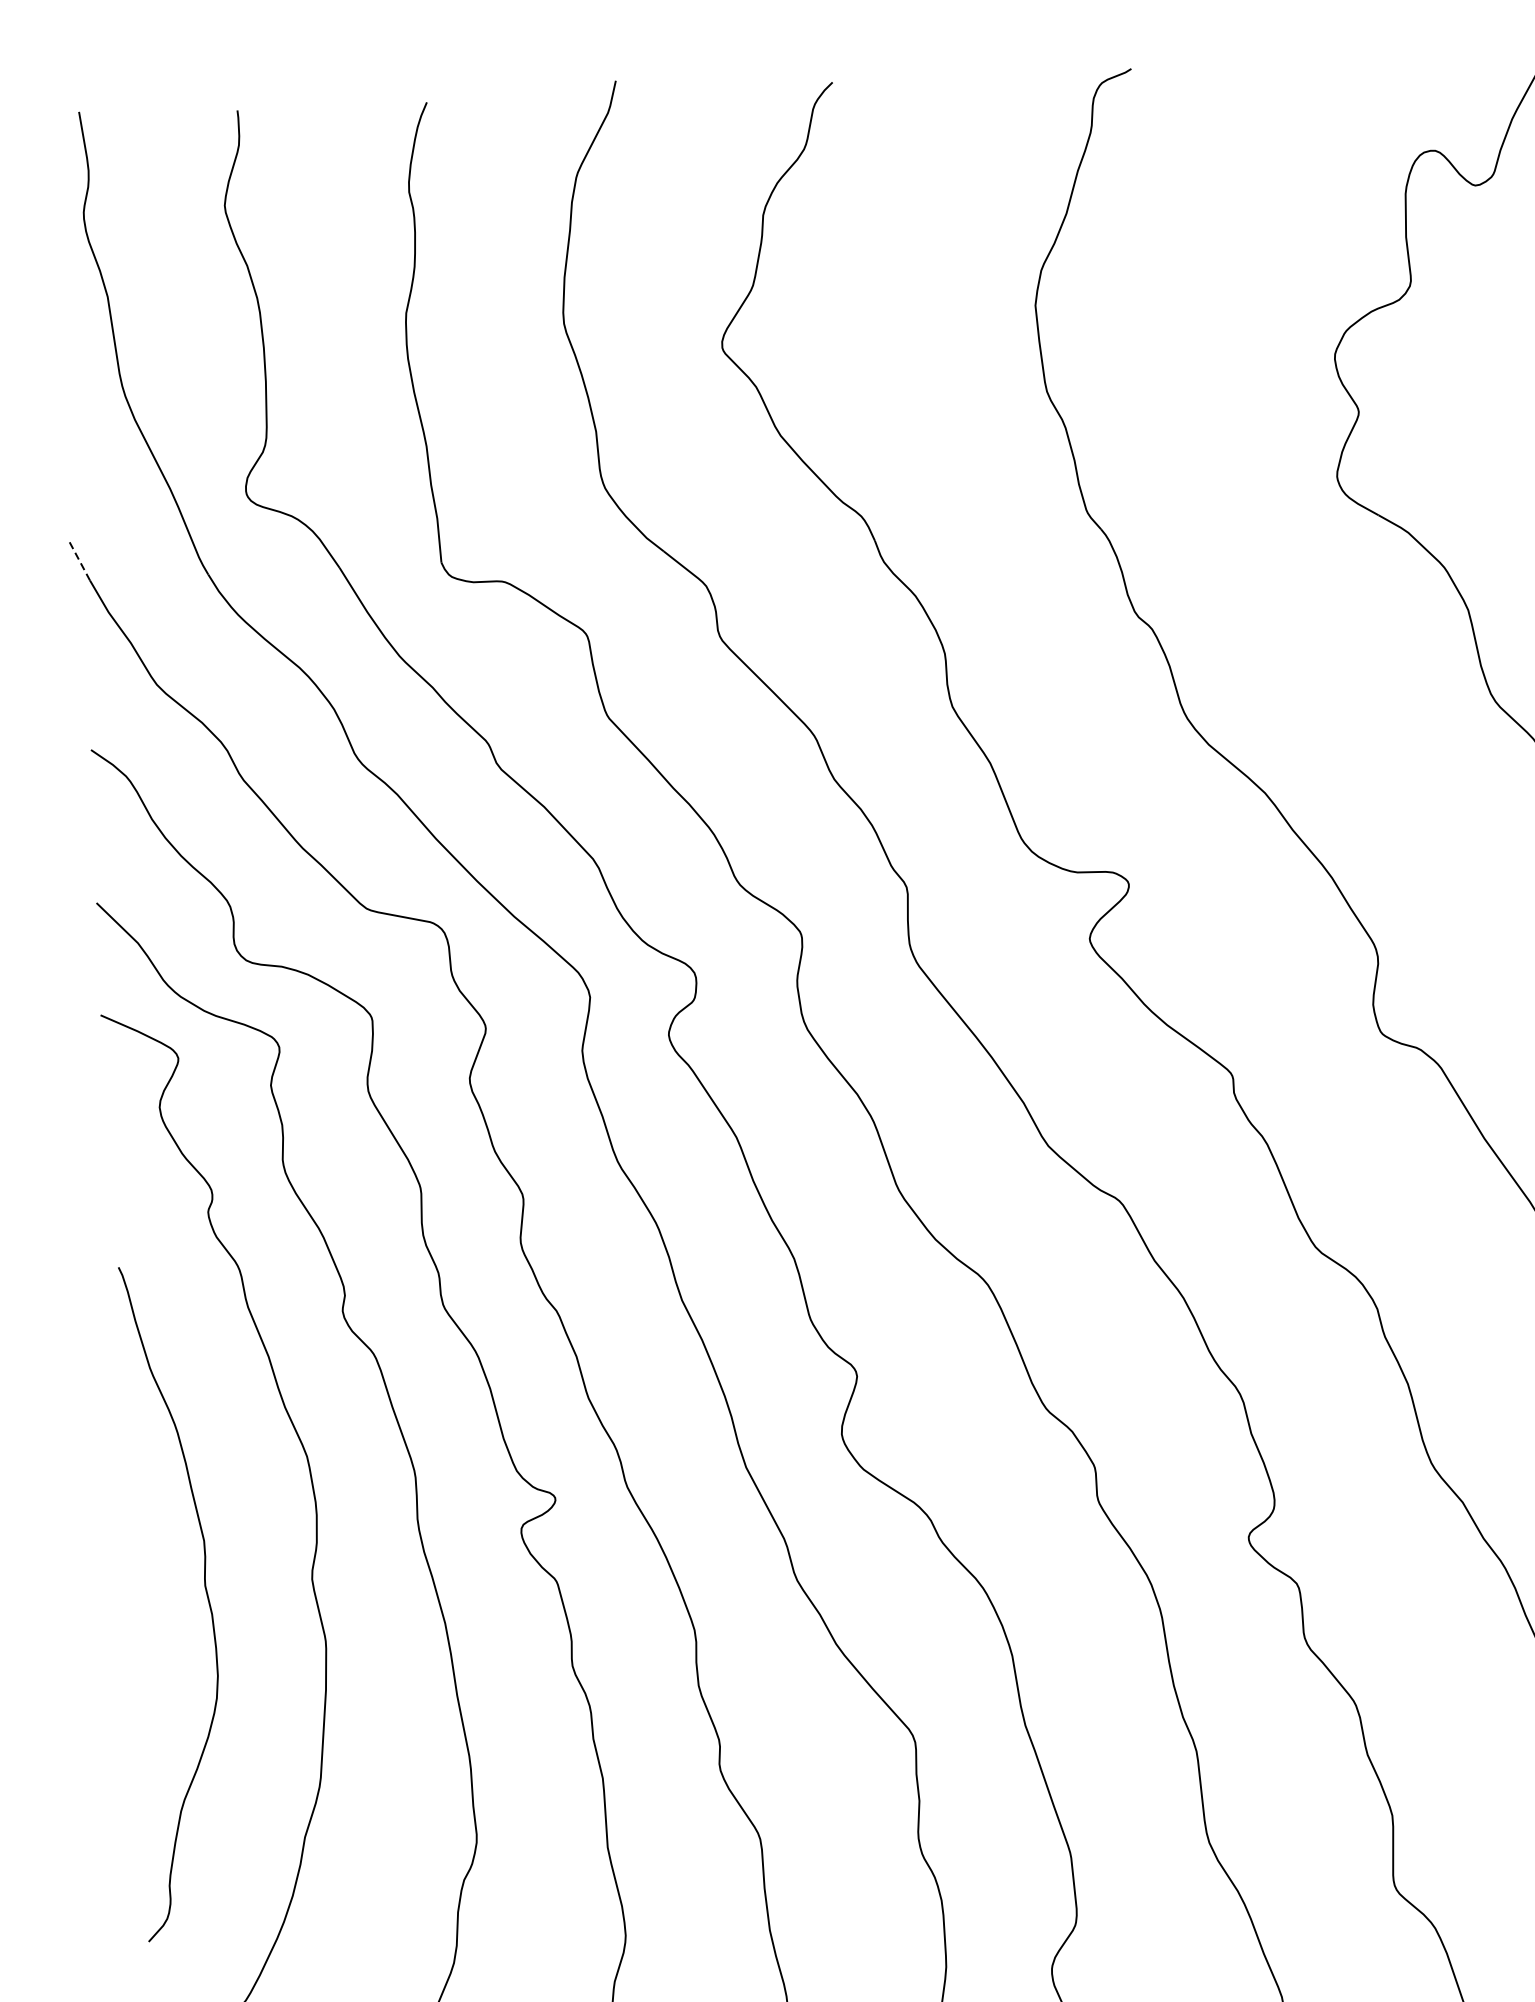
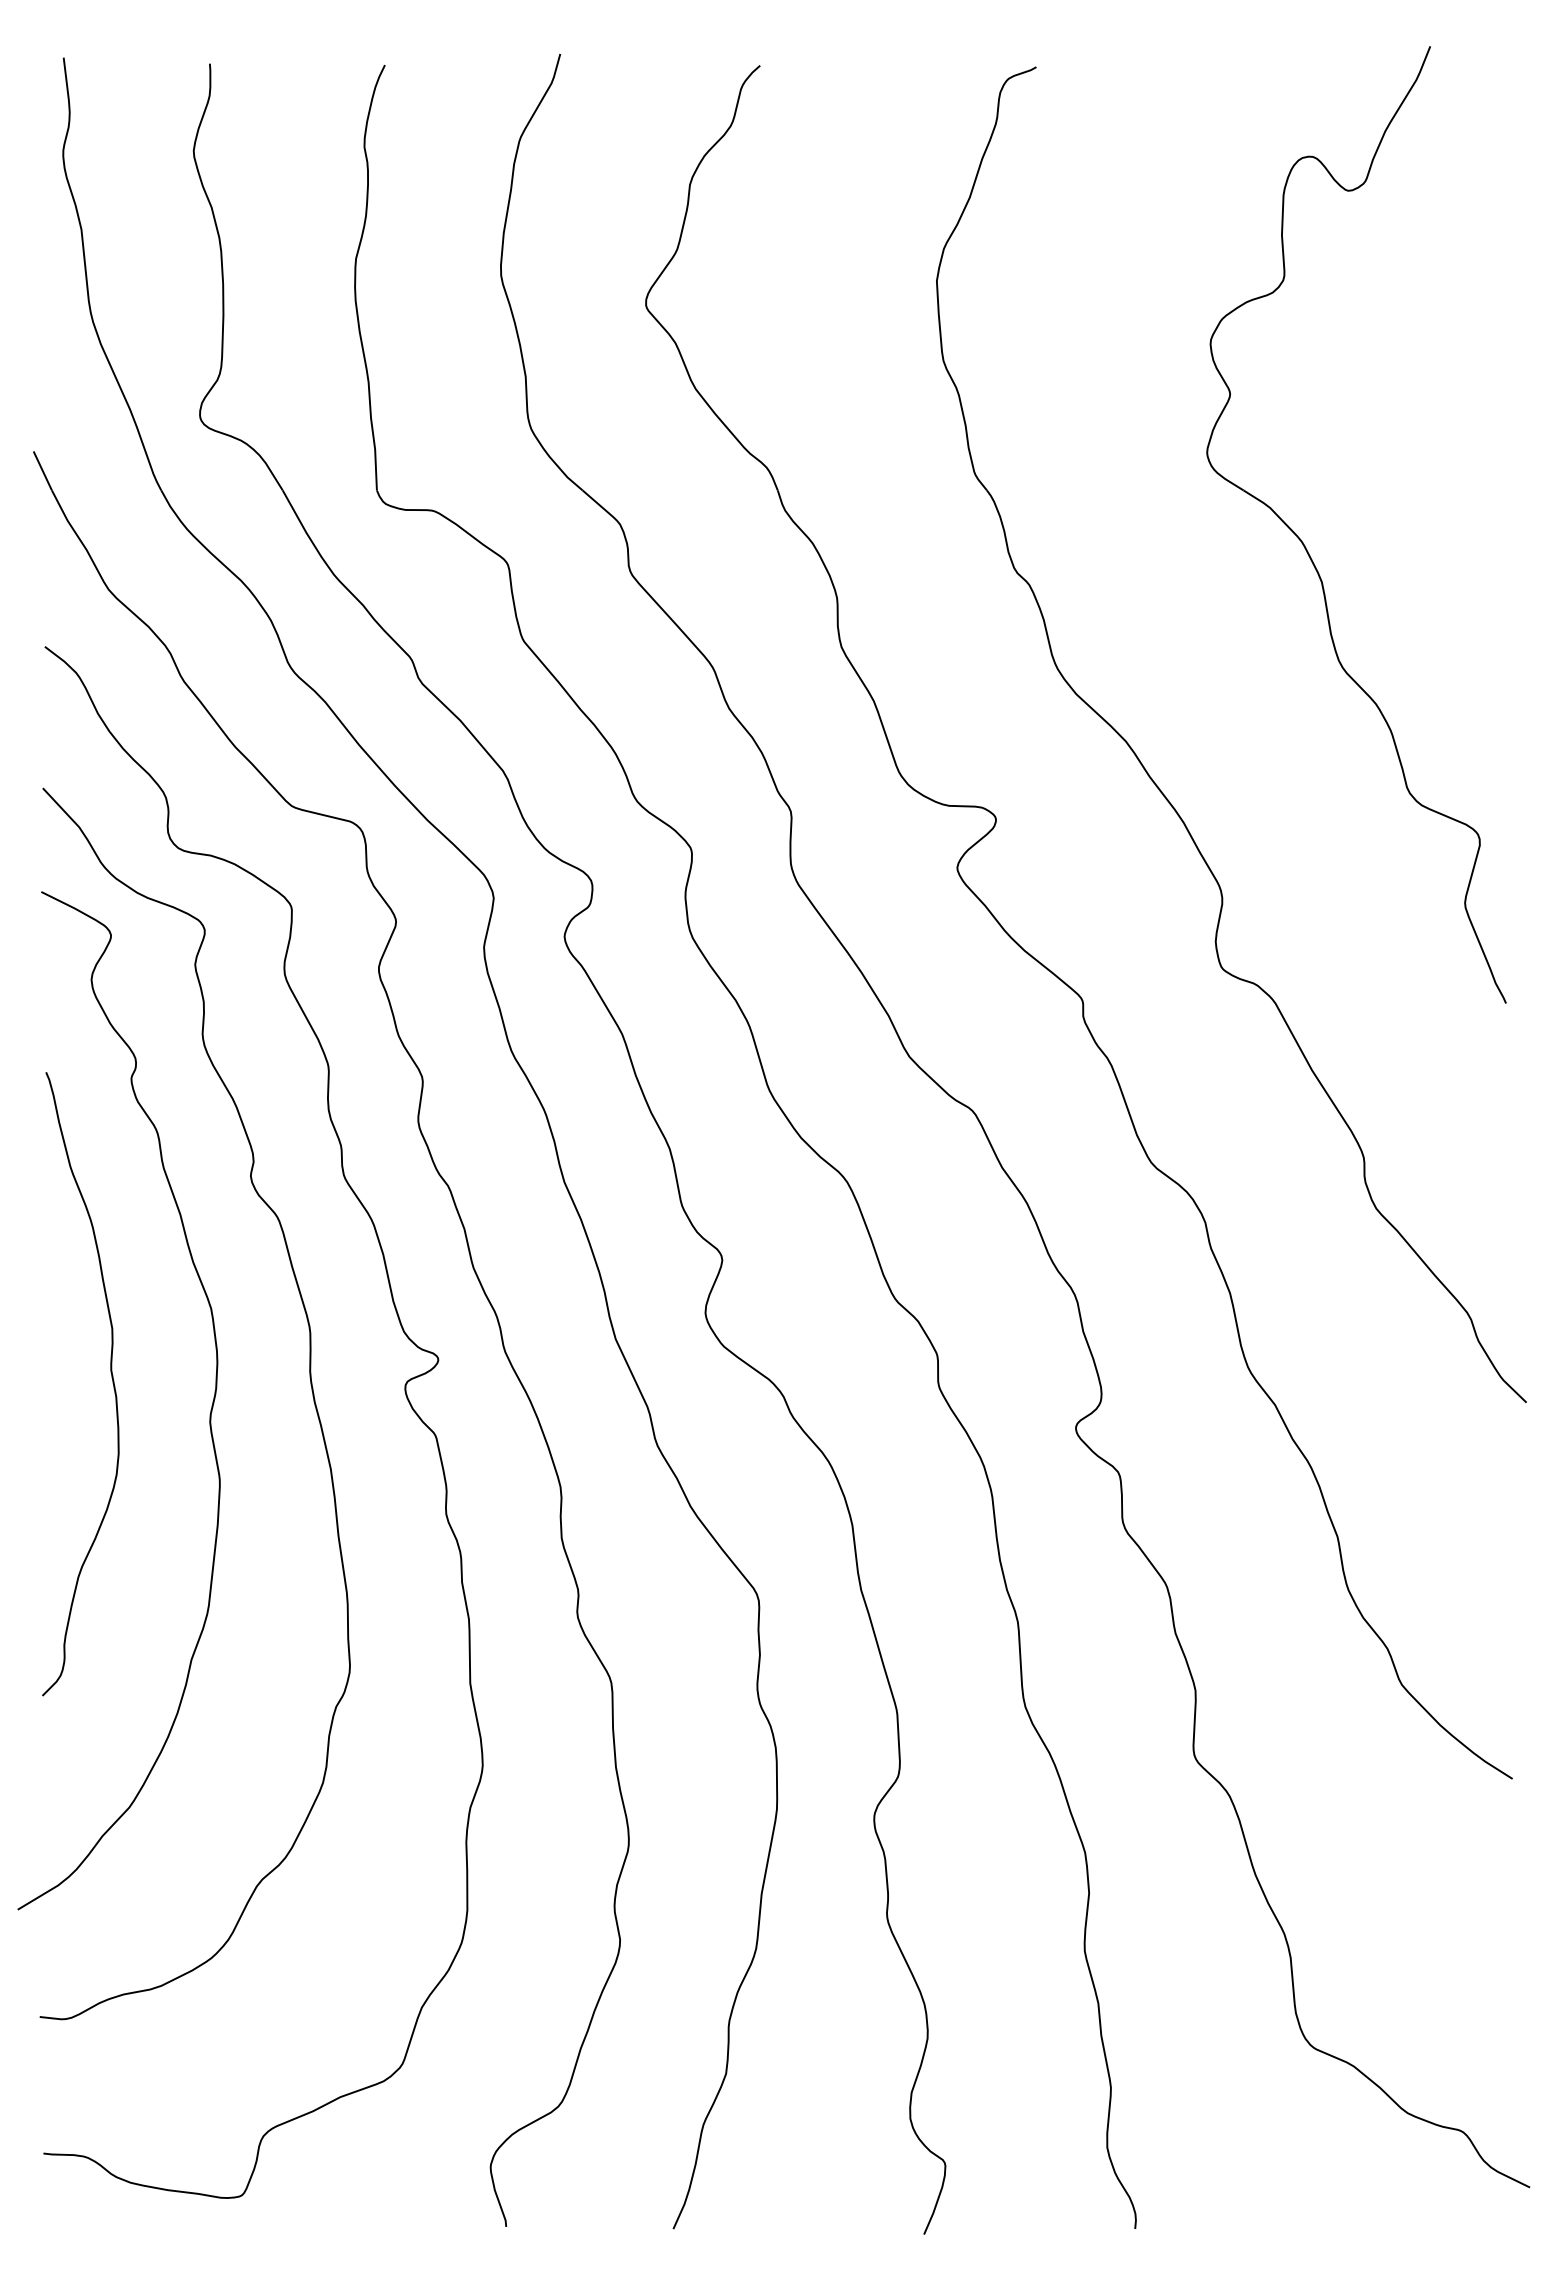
line: (78, 559) -> (42, 470), dashed -> solid
curve: (206, 1594) -> (111, 1378), moved

